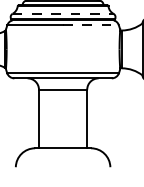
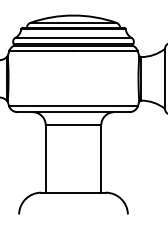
line: (63, 13) -> (74, 37), dashed -> solid
line: (91, 24) -> (106, 50), dashed -> solid

